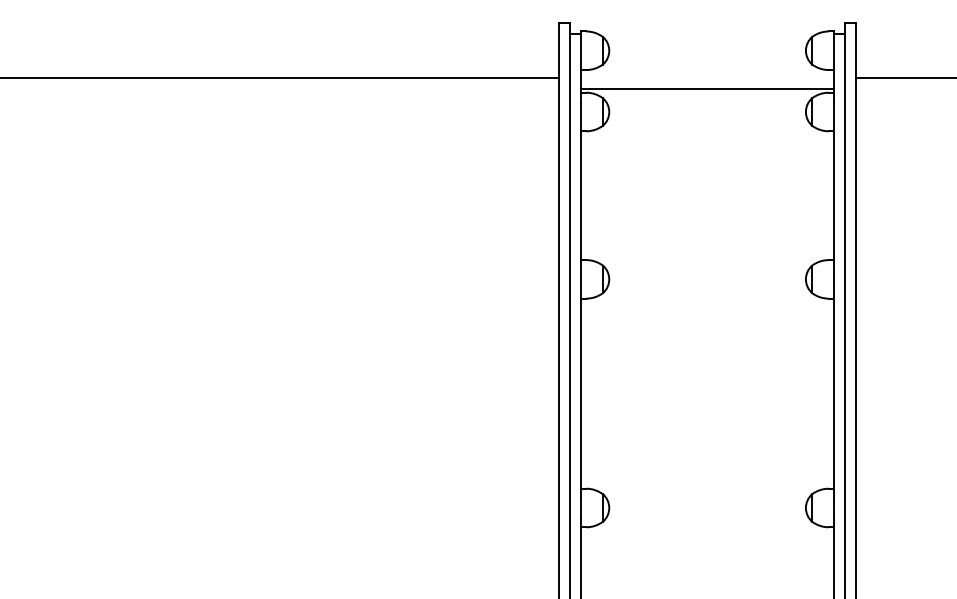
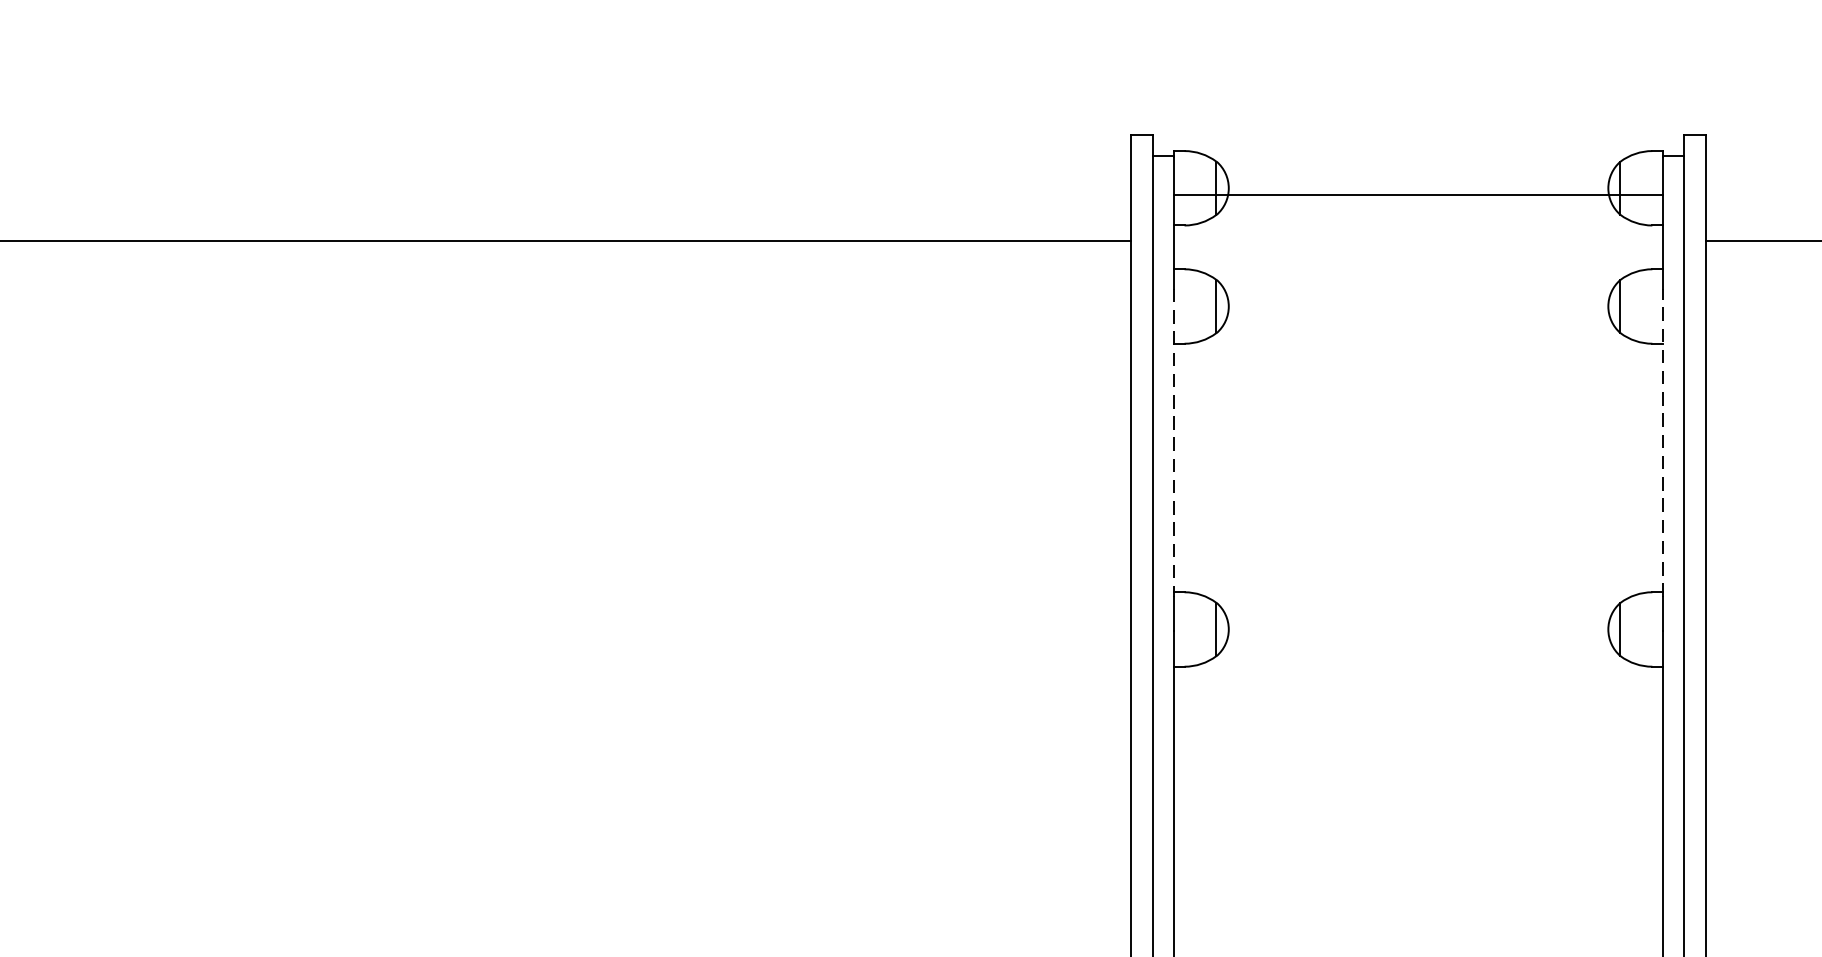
line: (707, 89) -> (1418, 195), moved
line: (580, 182) -> (1173, 442), solid -> dashed
line: (834, 182) -> (1663, 442), solid -> dashed

